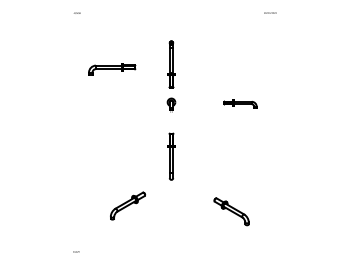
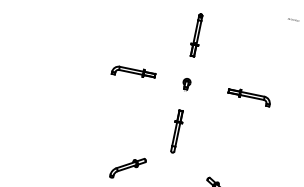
part: (171, 64) -> (196, 35), moved
part: (112, 69) -> (134, 73), moved
part: (240, 104) -> (249, 97), size x1.43

